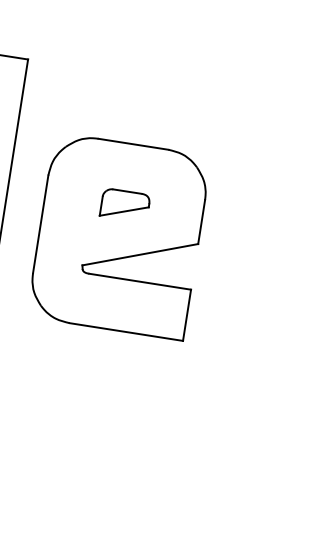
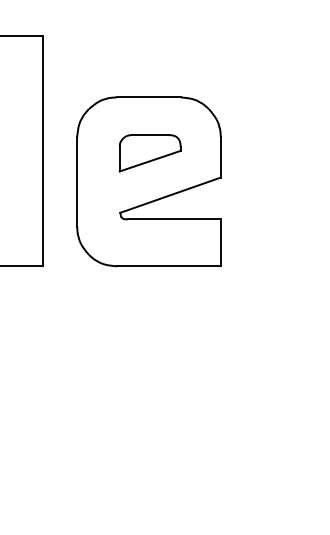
part: (124, 205) -> (149, 153), size x1.43

